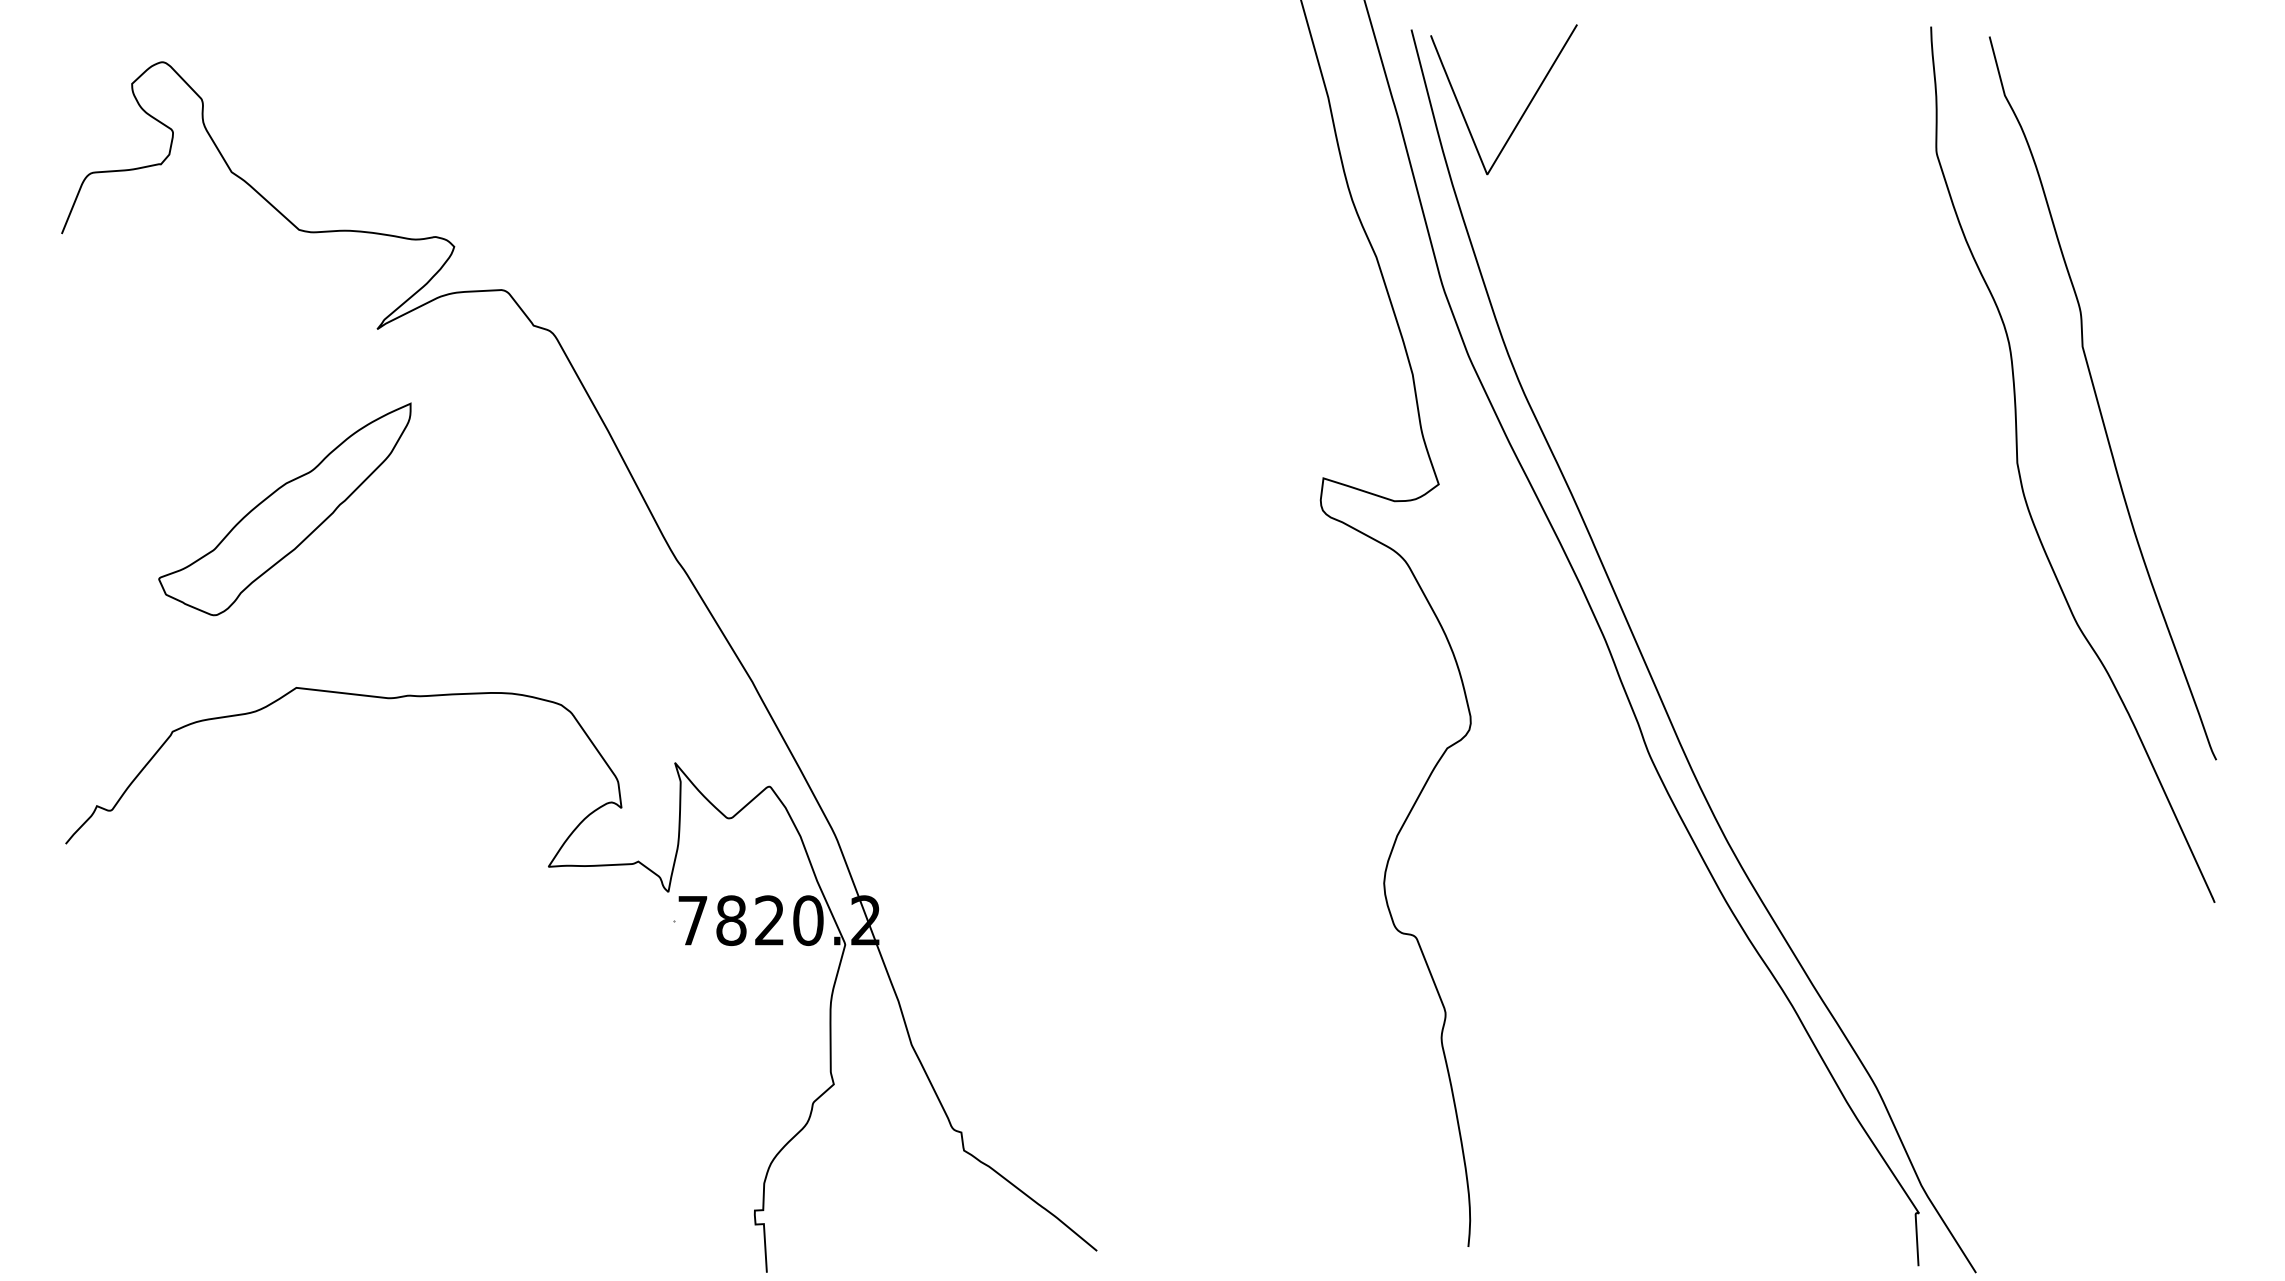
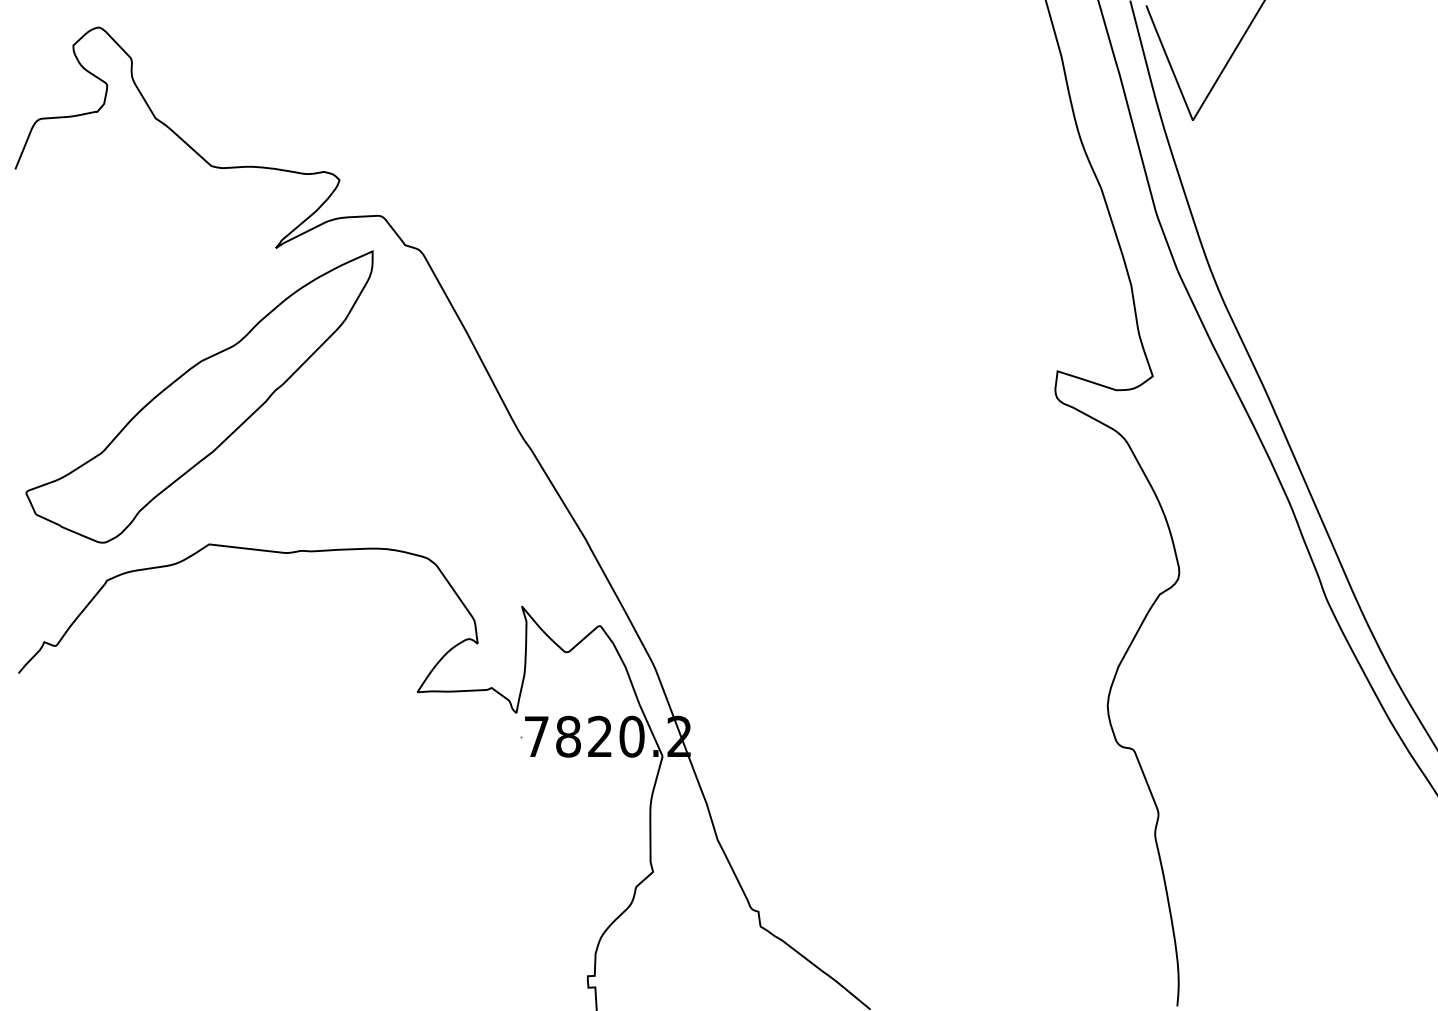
part: (284, 509) -> (199, 397), size x1.67

